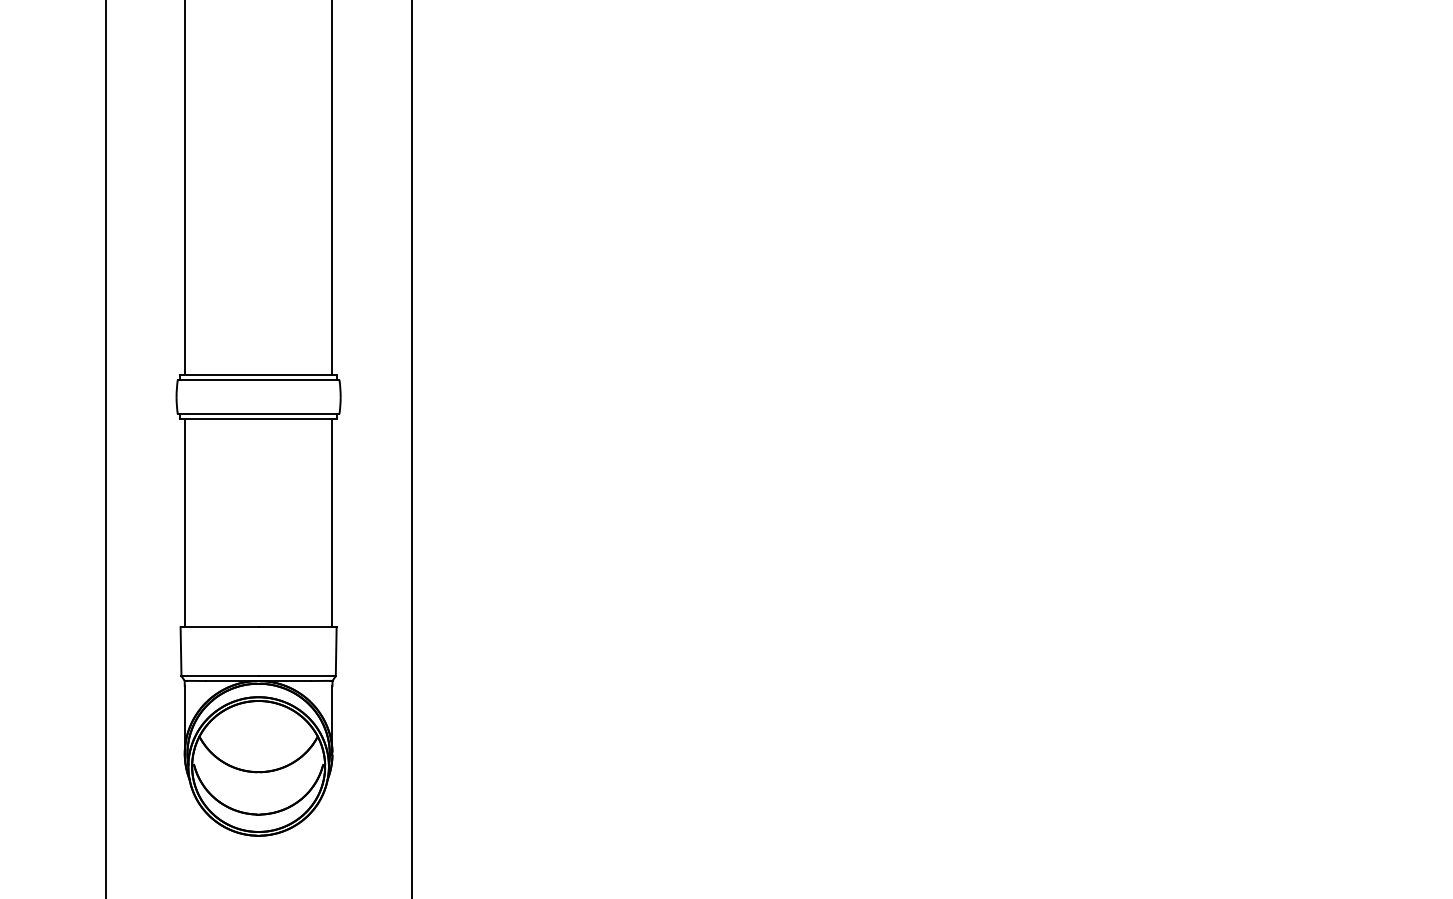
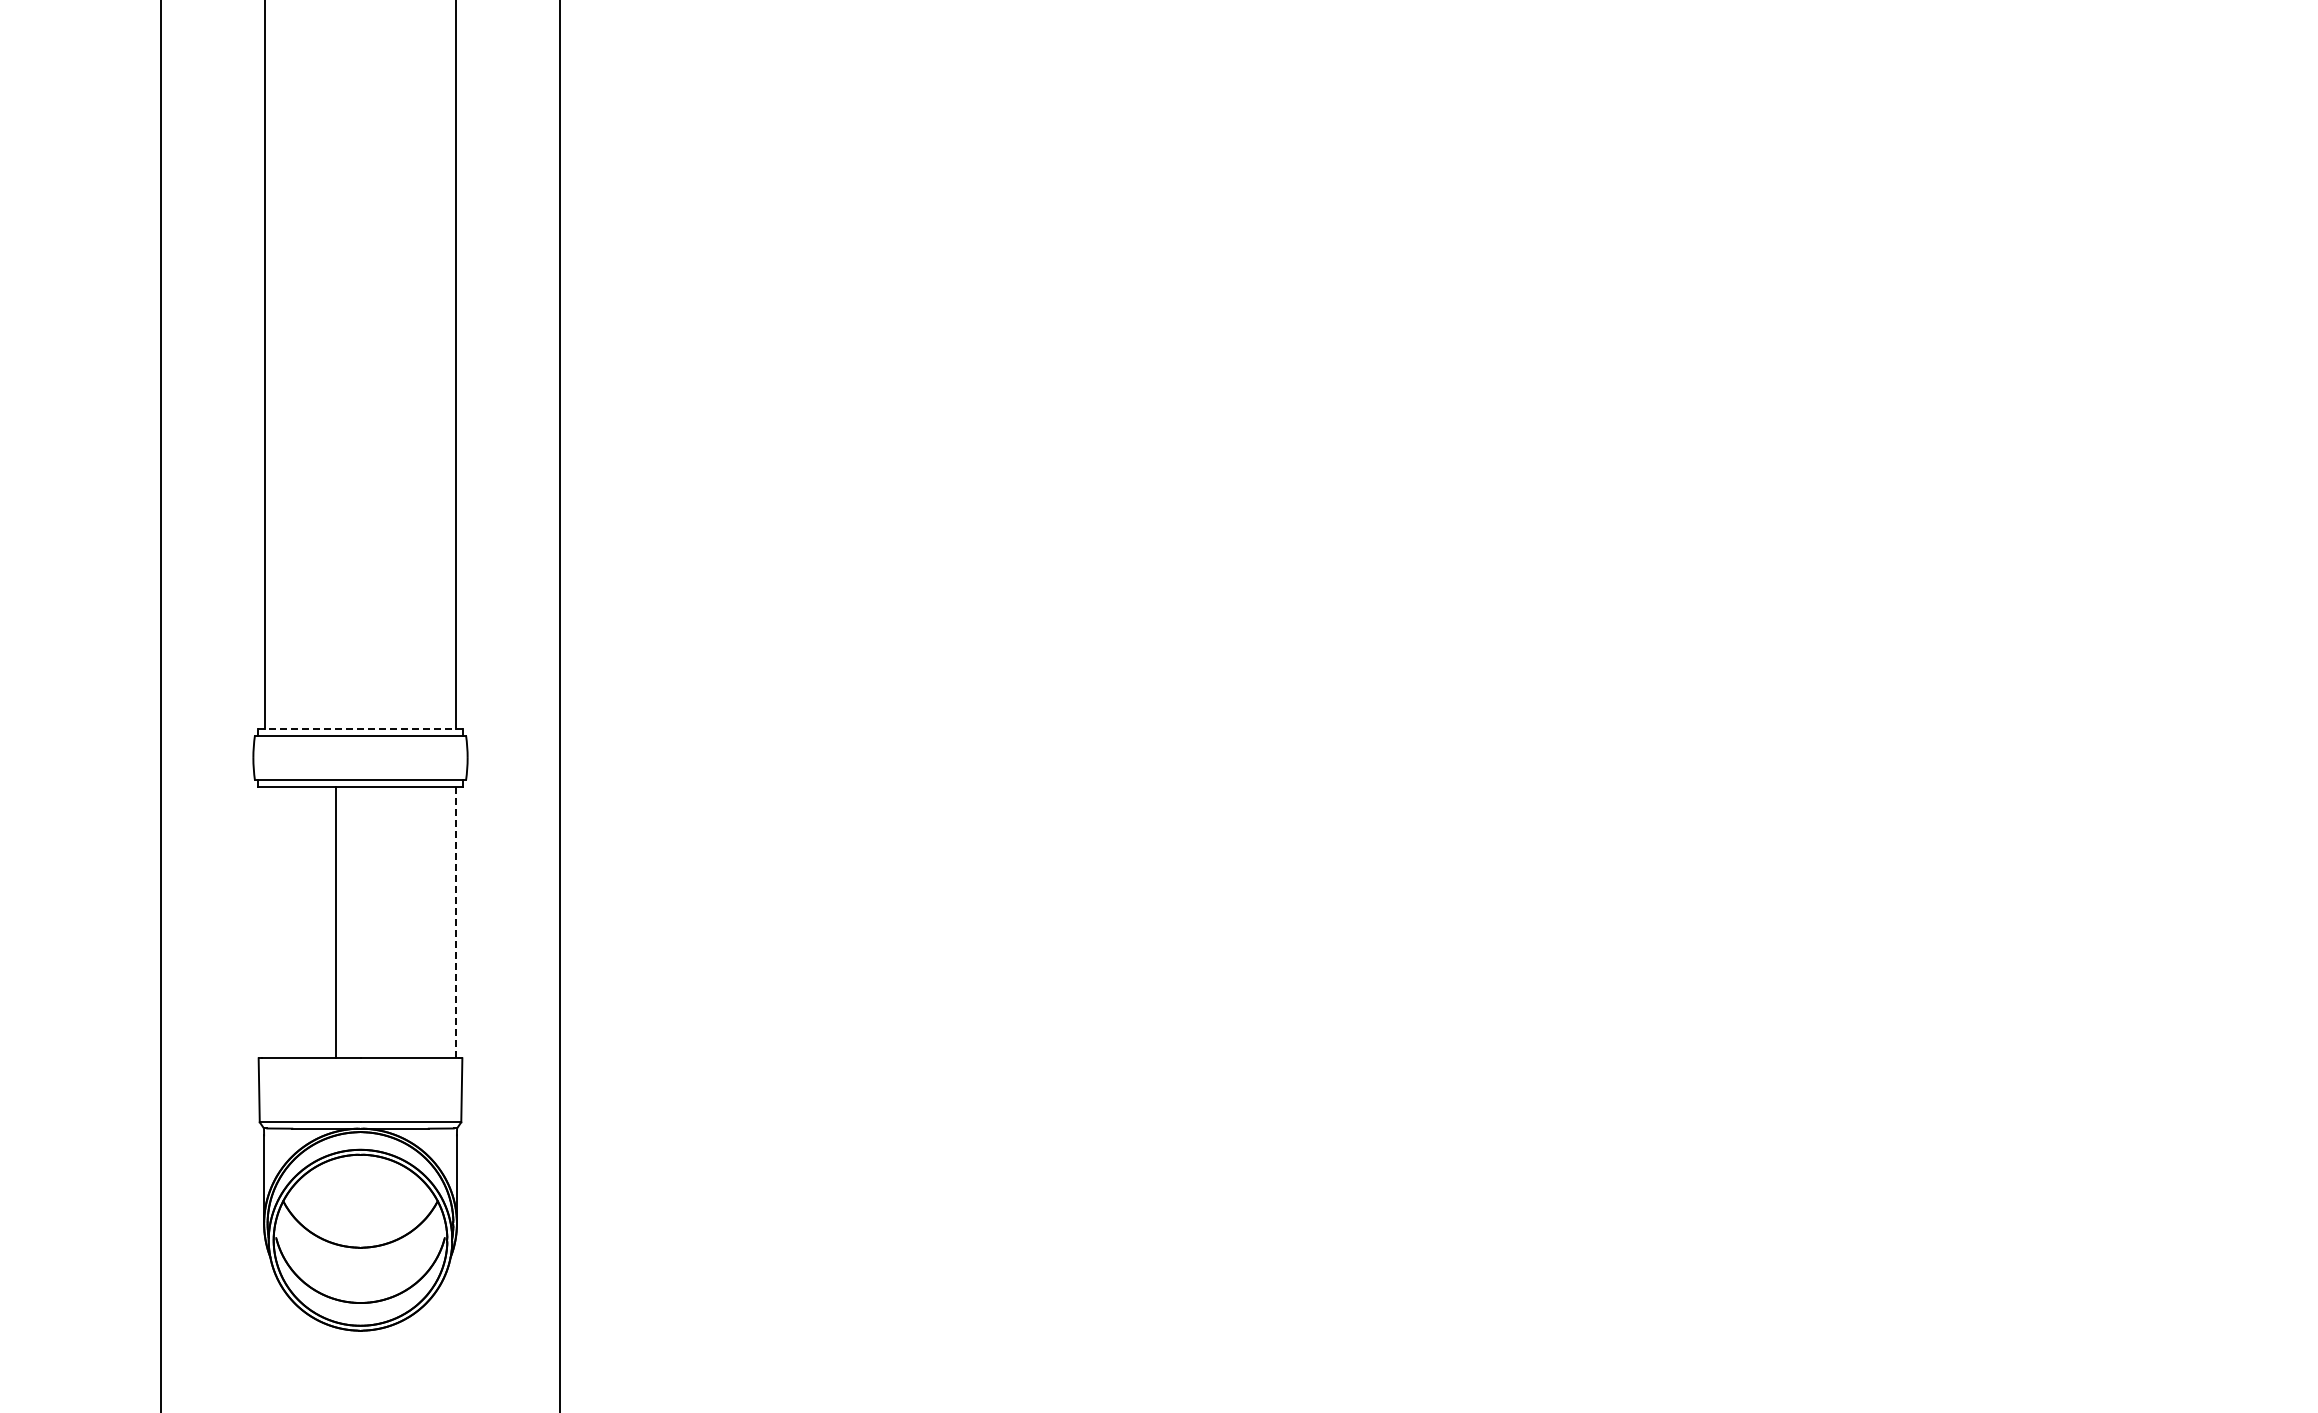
line: (258, 375) -> (360, 729), solid -> dashed
line: (185, 523) -> (335, 922), moved
line: (332, 523) -> (456, 922), solid -> dashed

